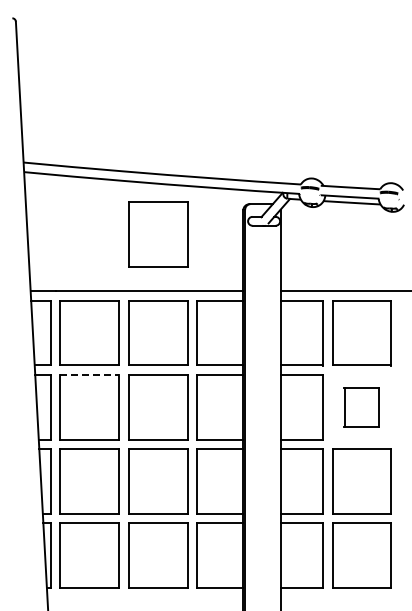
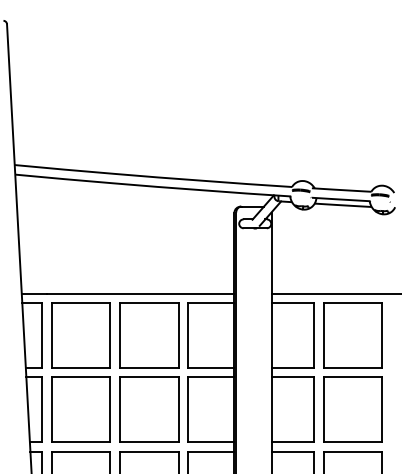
part: (158, 234) -> (149, 237), removed
line: (90, 374) -> (81, 377), dashed -> solid
part: (361, 407) -> (352, 410), size x1.67

